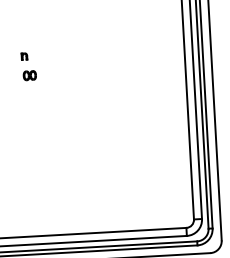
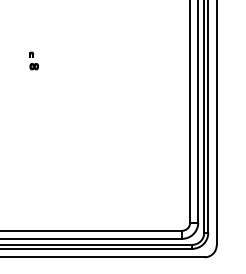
part: (28, 66) -> (33, 60), size x0.62

